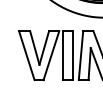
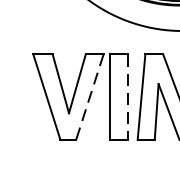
line: (51, 55) -> (90, 96), solid -> dashed
line: (73, 56) -> (128, 98), solid -> dashed

